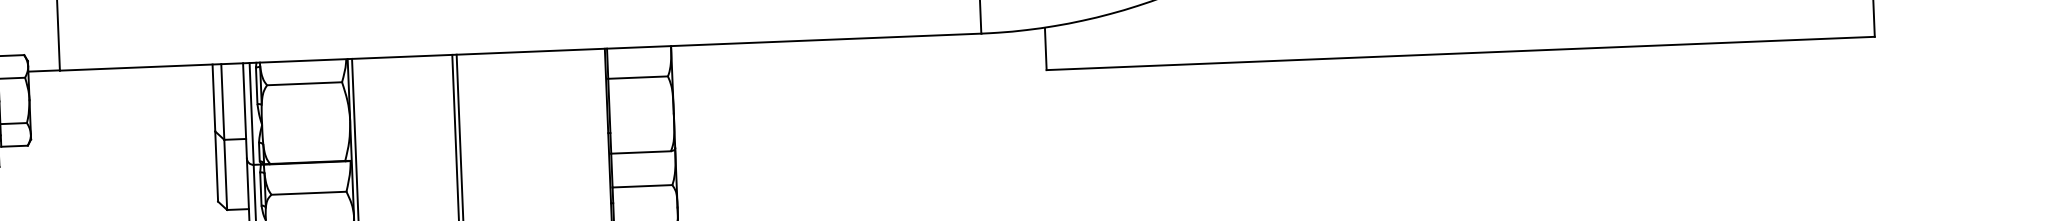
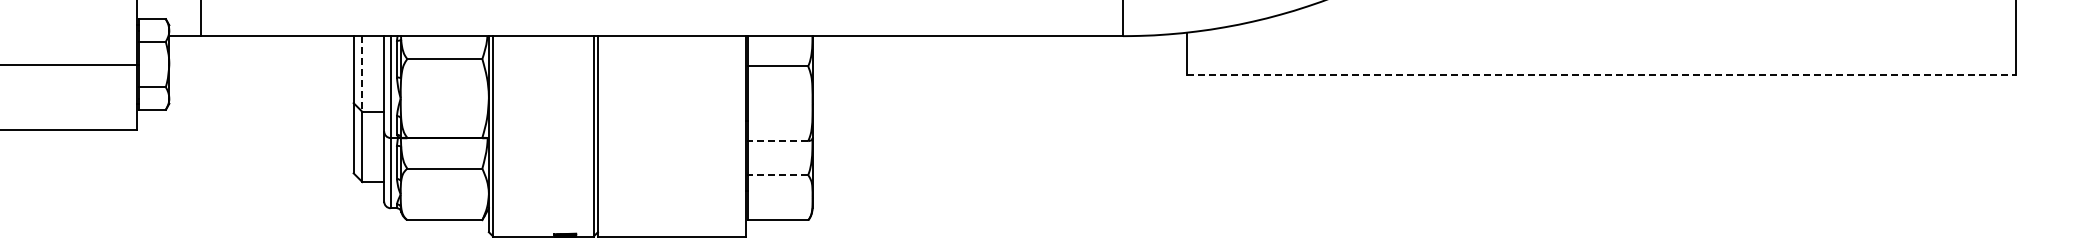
line: (1460, 53) -> (1601, 75), solid -> dashed
line: (222, 102) -> (362, 74), solid -> dashed
line: (641, 152) -> (778, 141), solid -> dashed
line: (642, 186) -> (778, 175), solid -> dashed

